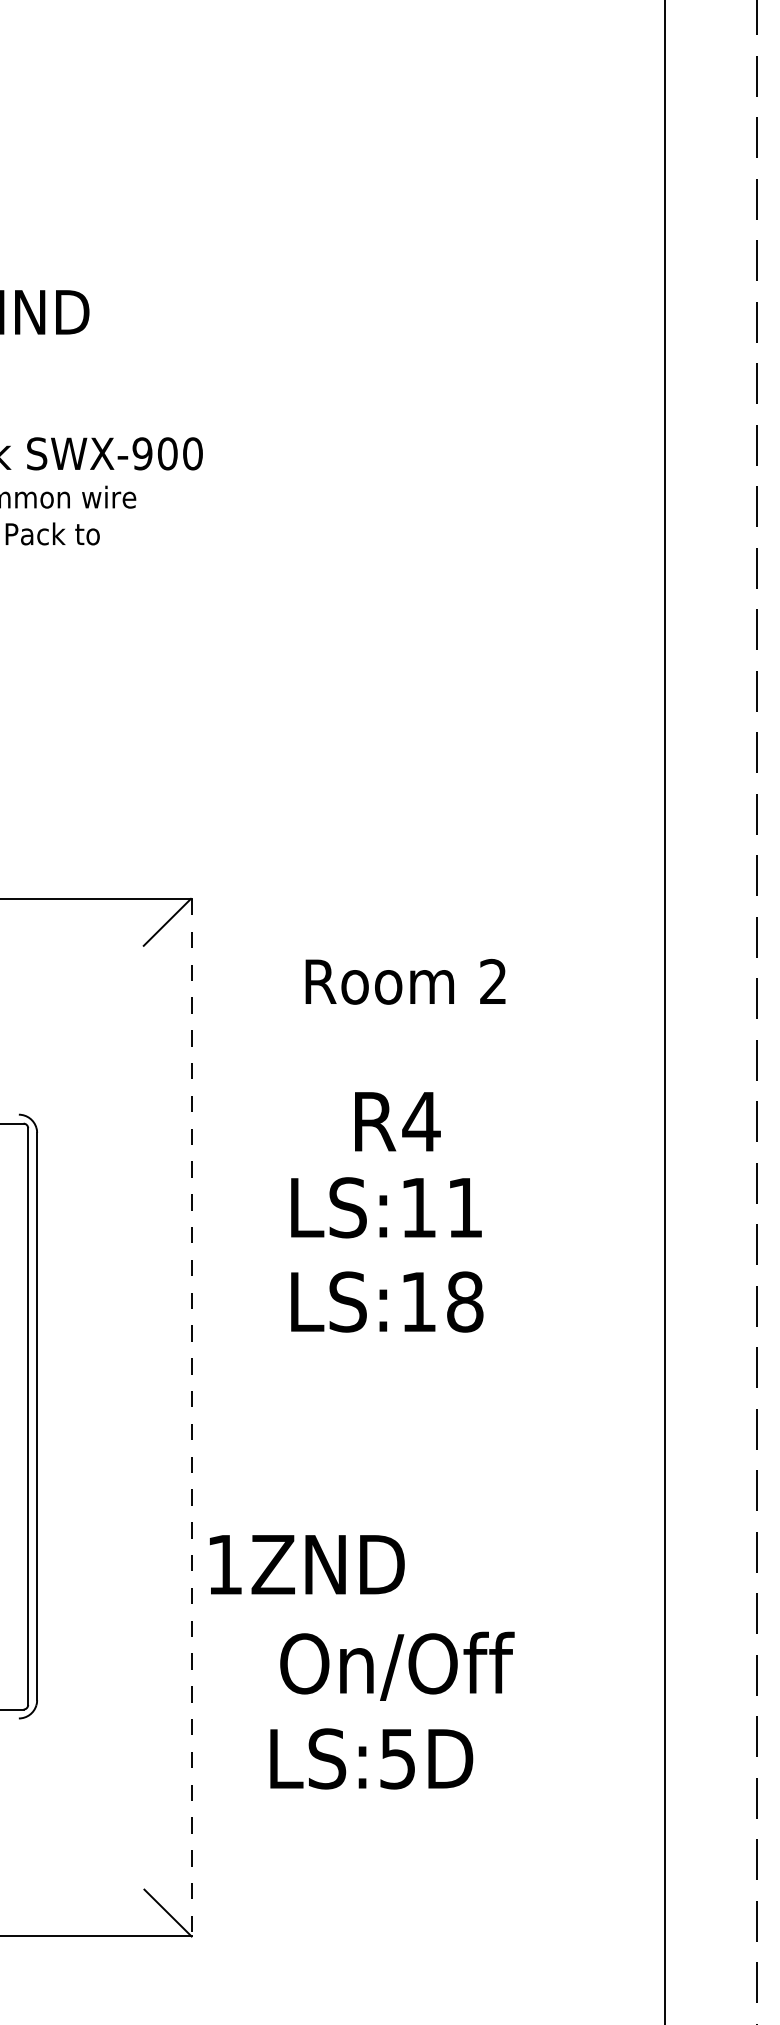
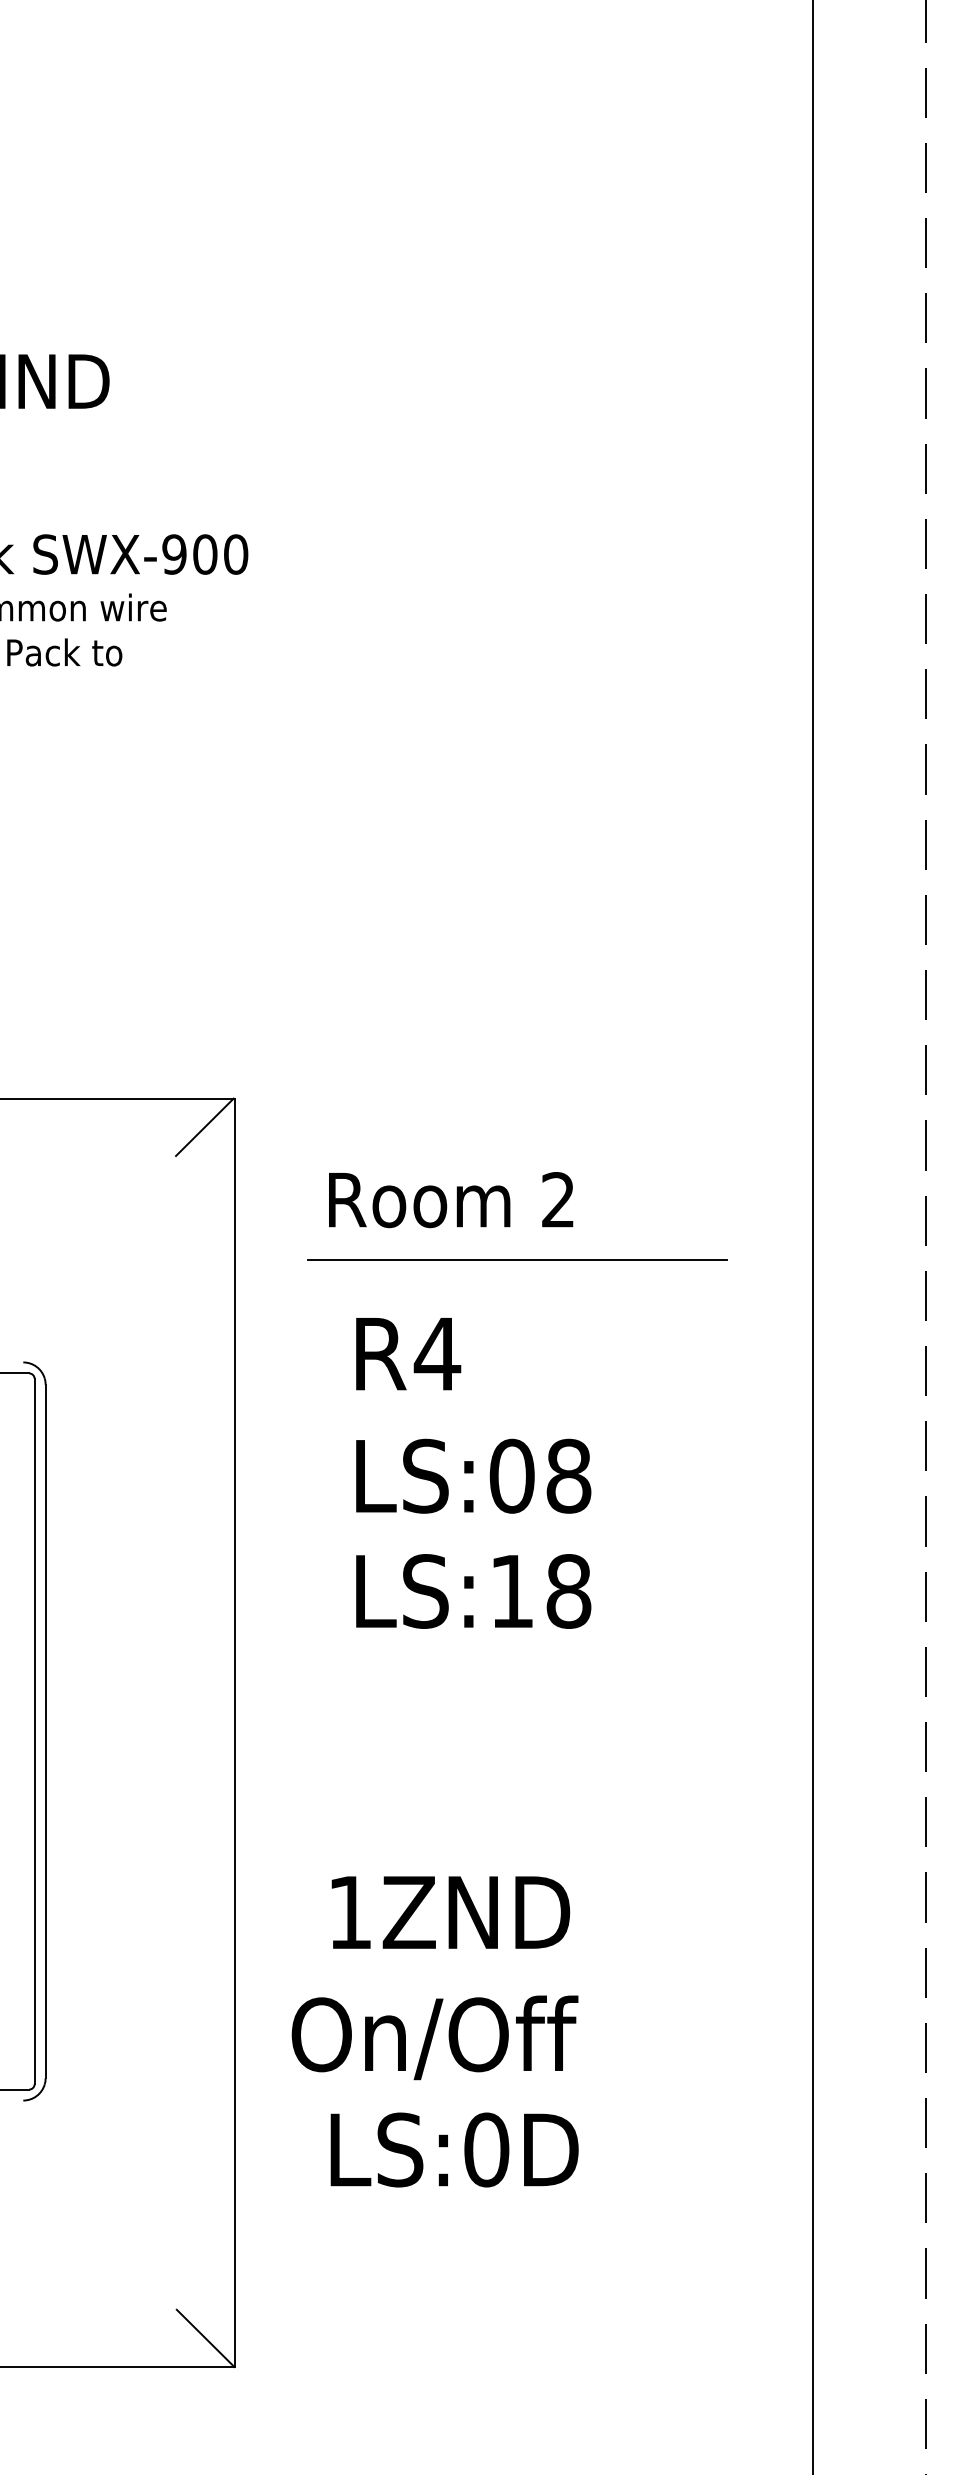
text: (405, 982) -> (451, 1200), moved
line: (422, 1031) -> (516, 1260), added
text: (397, 1122) -> (408, 1354), moved
text: (441, 1207) -> (540, 1475), LS:11 -> LS:08
line: (191, 1418) -> (234, 1733), dashed -> solid
text: (306, 1564) -> (450, 1912), moved
text: (396, 1666) -> (434, 2037), moved
text: (397, 1758) -> (486, 2149), LS:5D -> LS:0D

